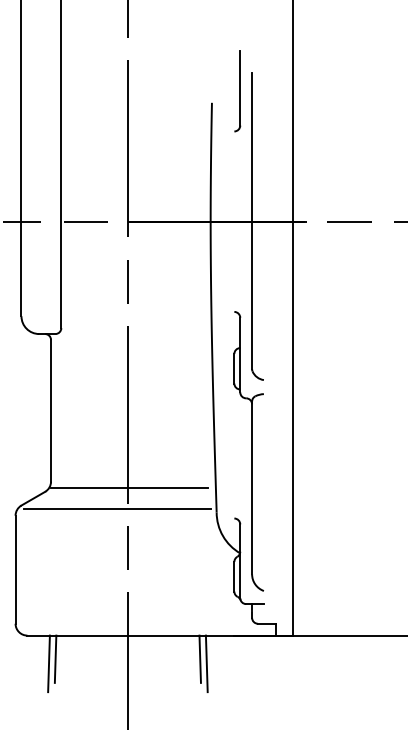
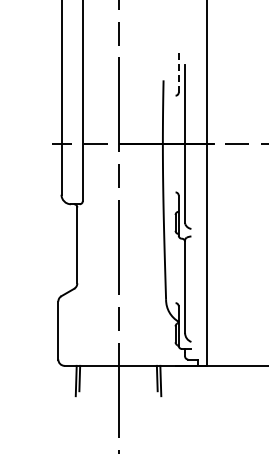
line: (239, 88) -> (178, 72), solid -> dashed
line: (129, 489) -> (119, 287), removed
line: (116, 508) -> (112, 297), removed

